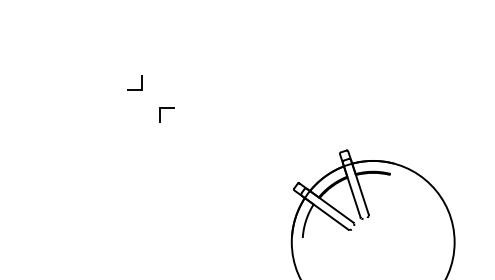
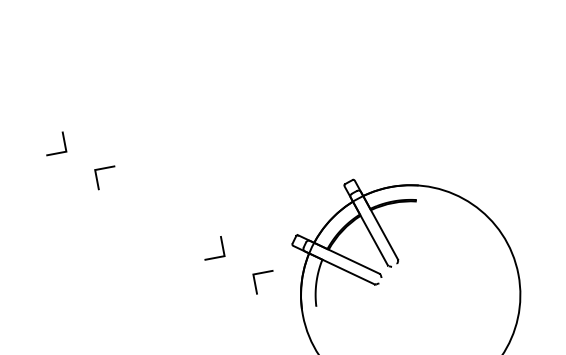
part: (243, 188) -> (225, 256), added

